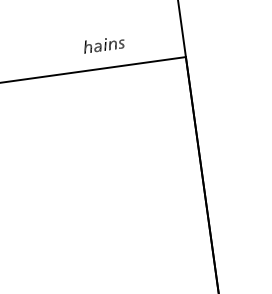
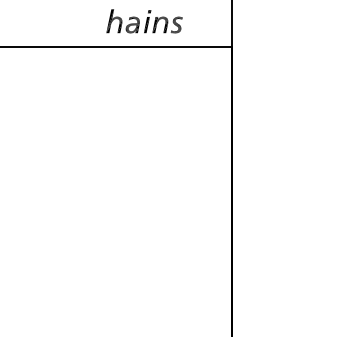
part: (103, 44) -> (144, 21), size x1.67

